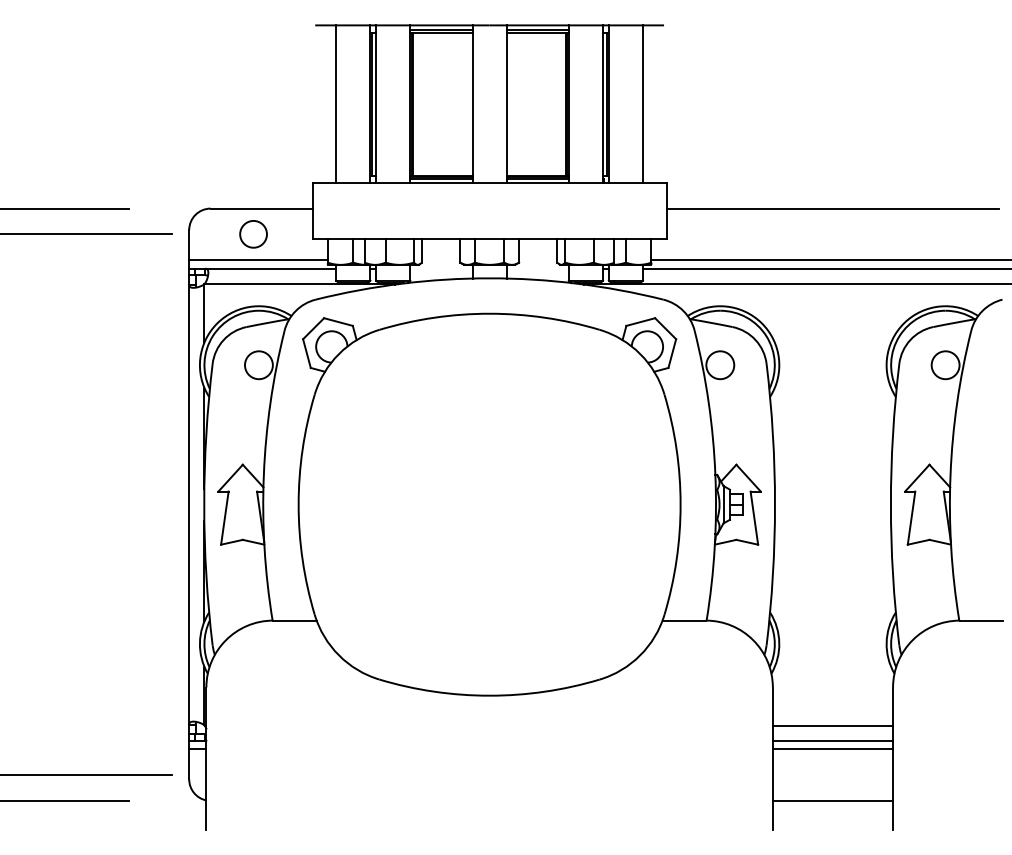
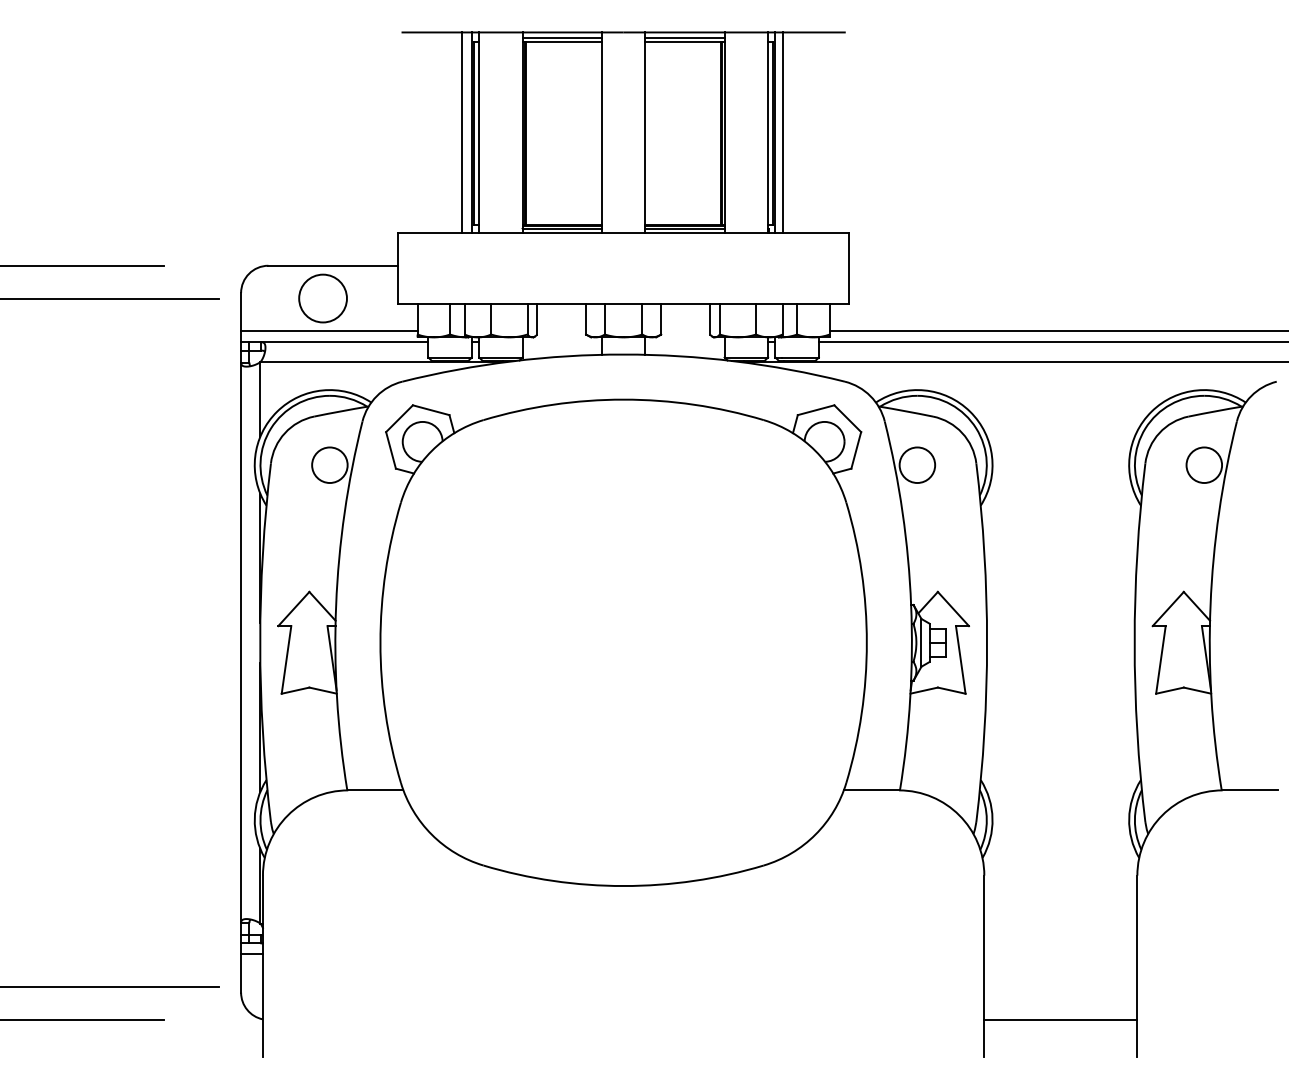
line: (336, 103) -> (462, 132), moved
line: (642, 103) -> (782, 132), moved
line: (832, 208) -> (1060, 265), removed
circle: (253, 234) -> (322, 298), size x1.4
line: (832, 725) -> (1060, 924), removed
line: (832, 740) -> (1060, 943), removed
line: (832, 749) -> (1060, 954), removed

